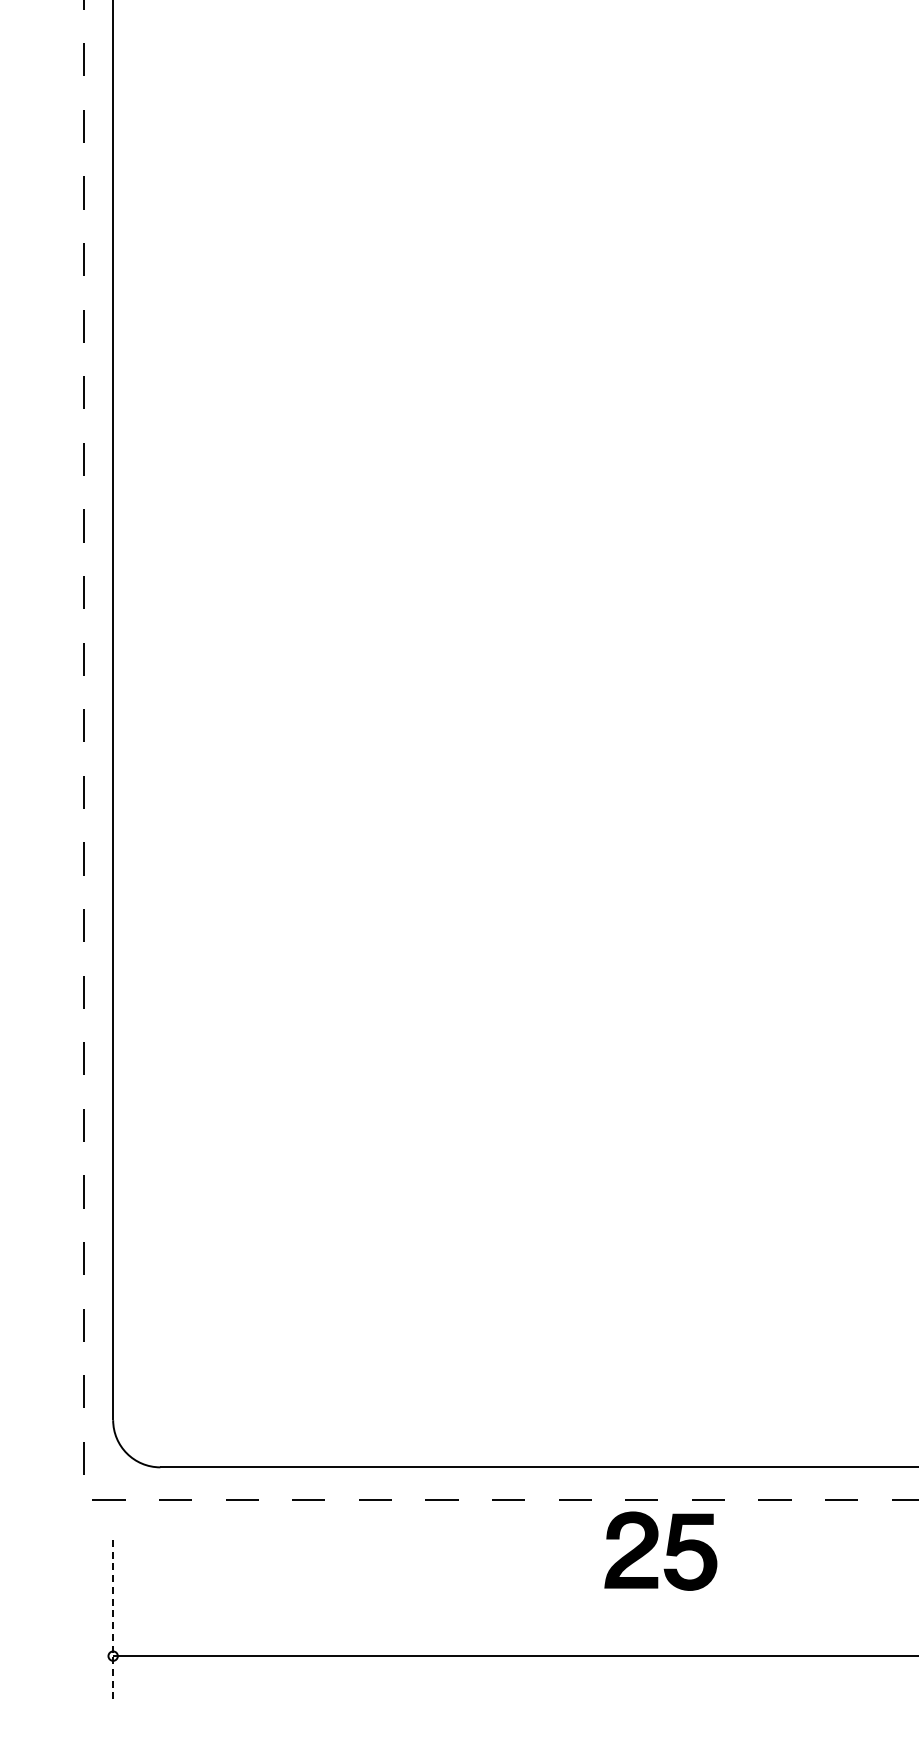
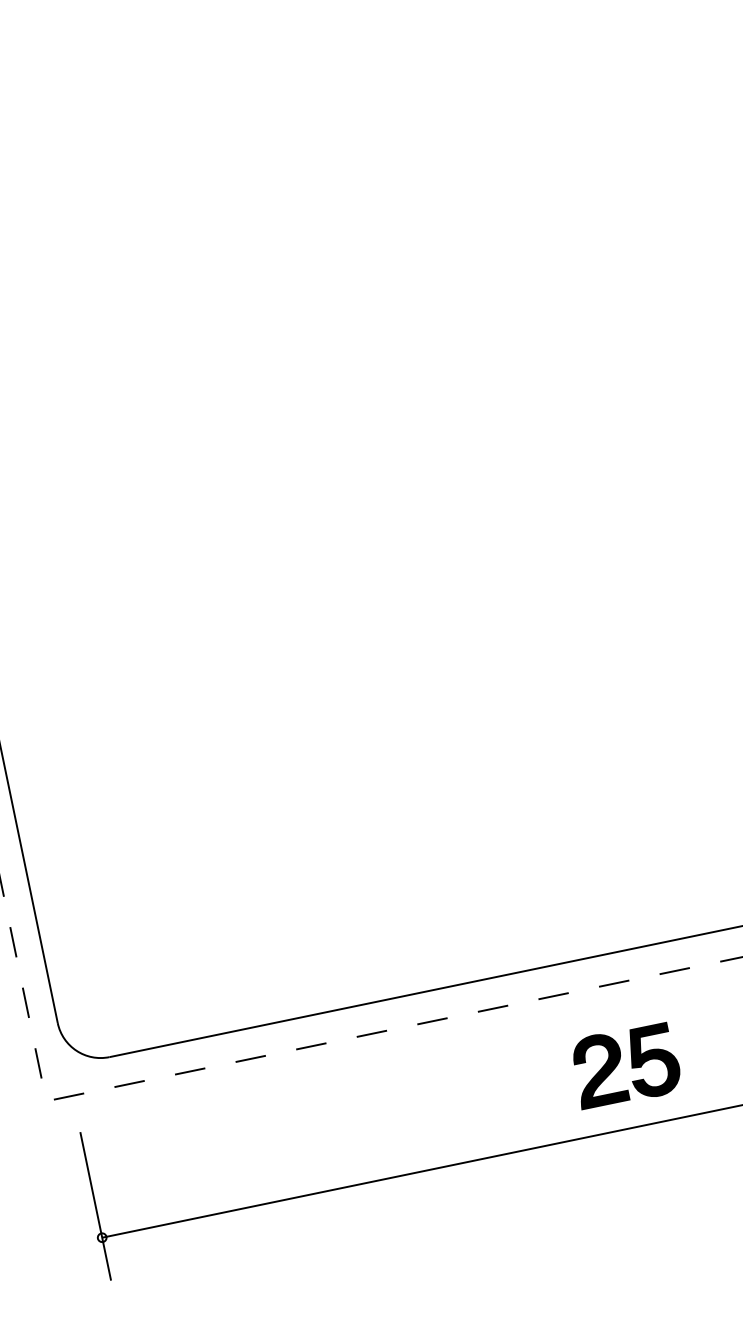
part: (666, 1552) -> (631, 1065), moved
line: (113, 1621) -> (95, 1206), dashed -> solid

